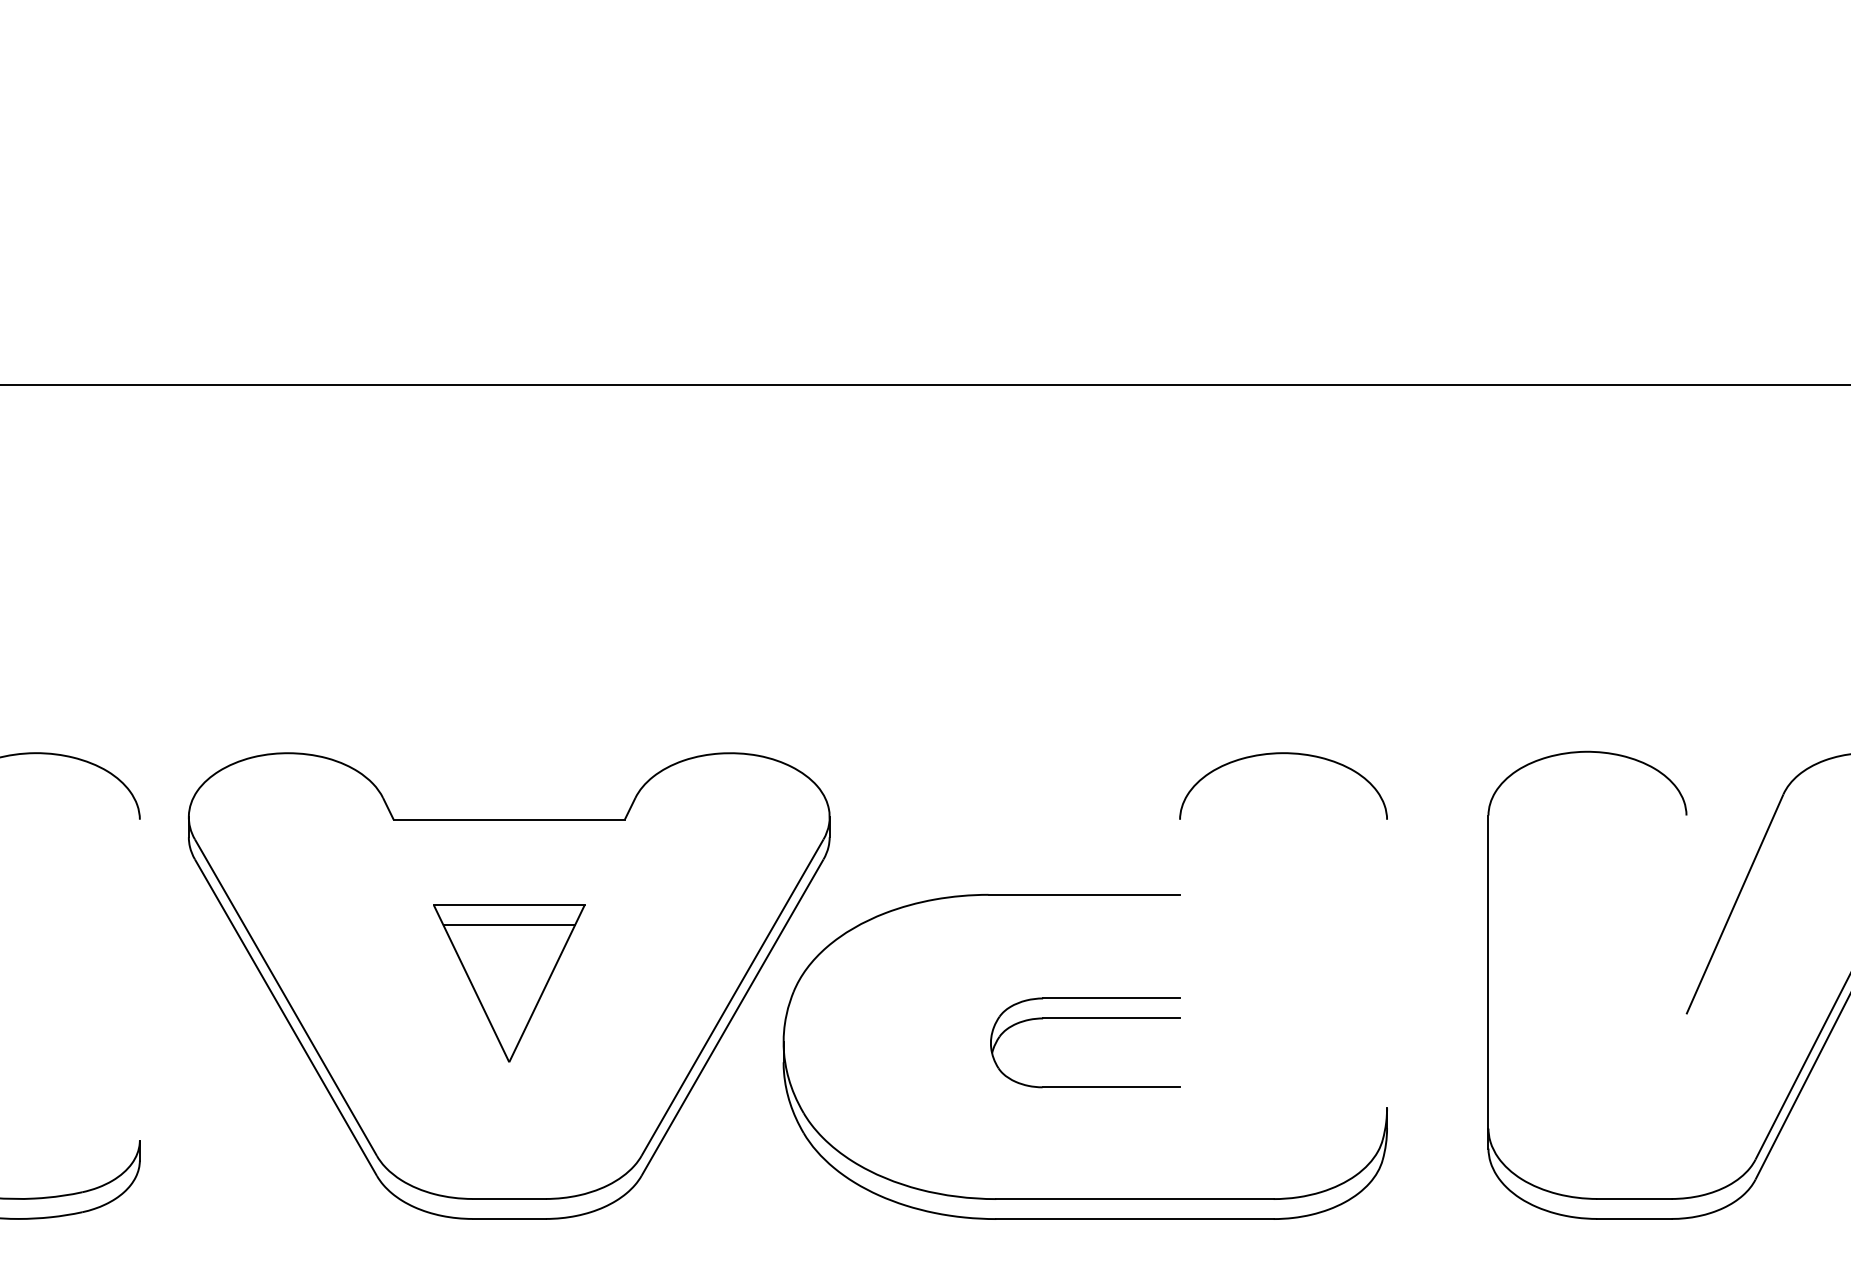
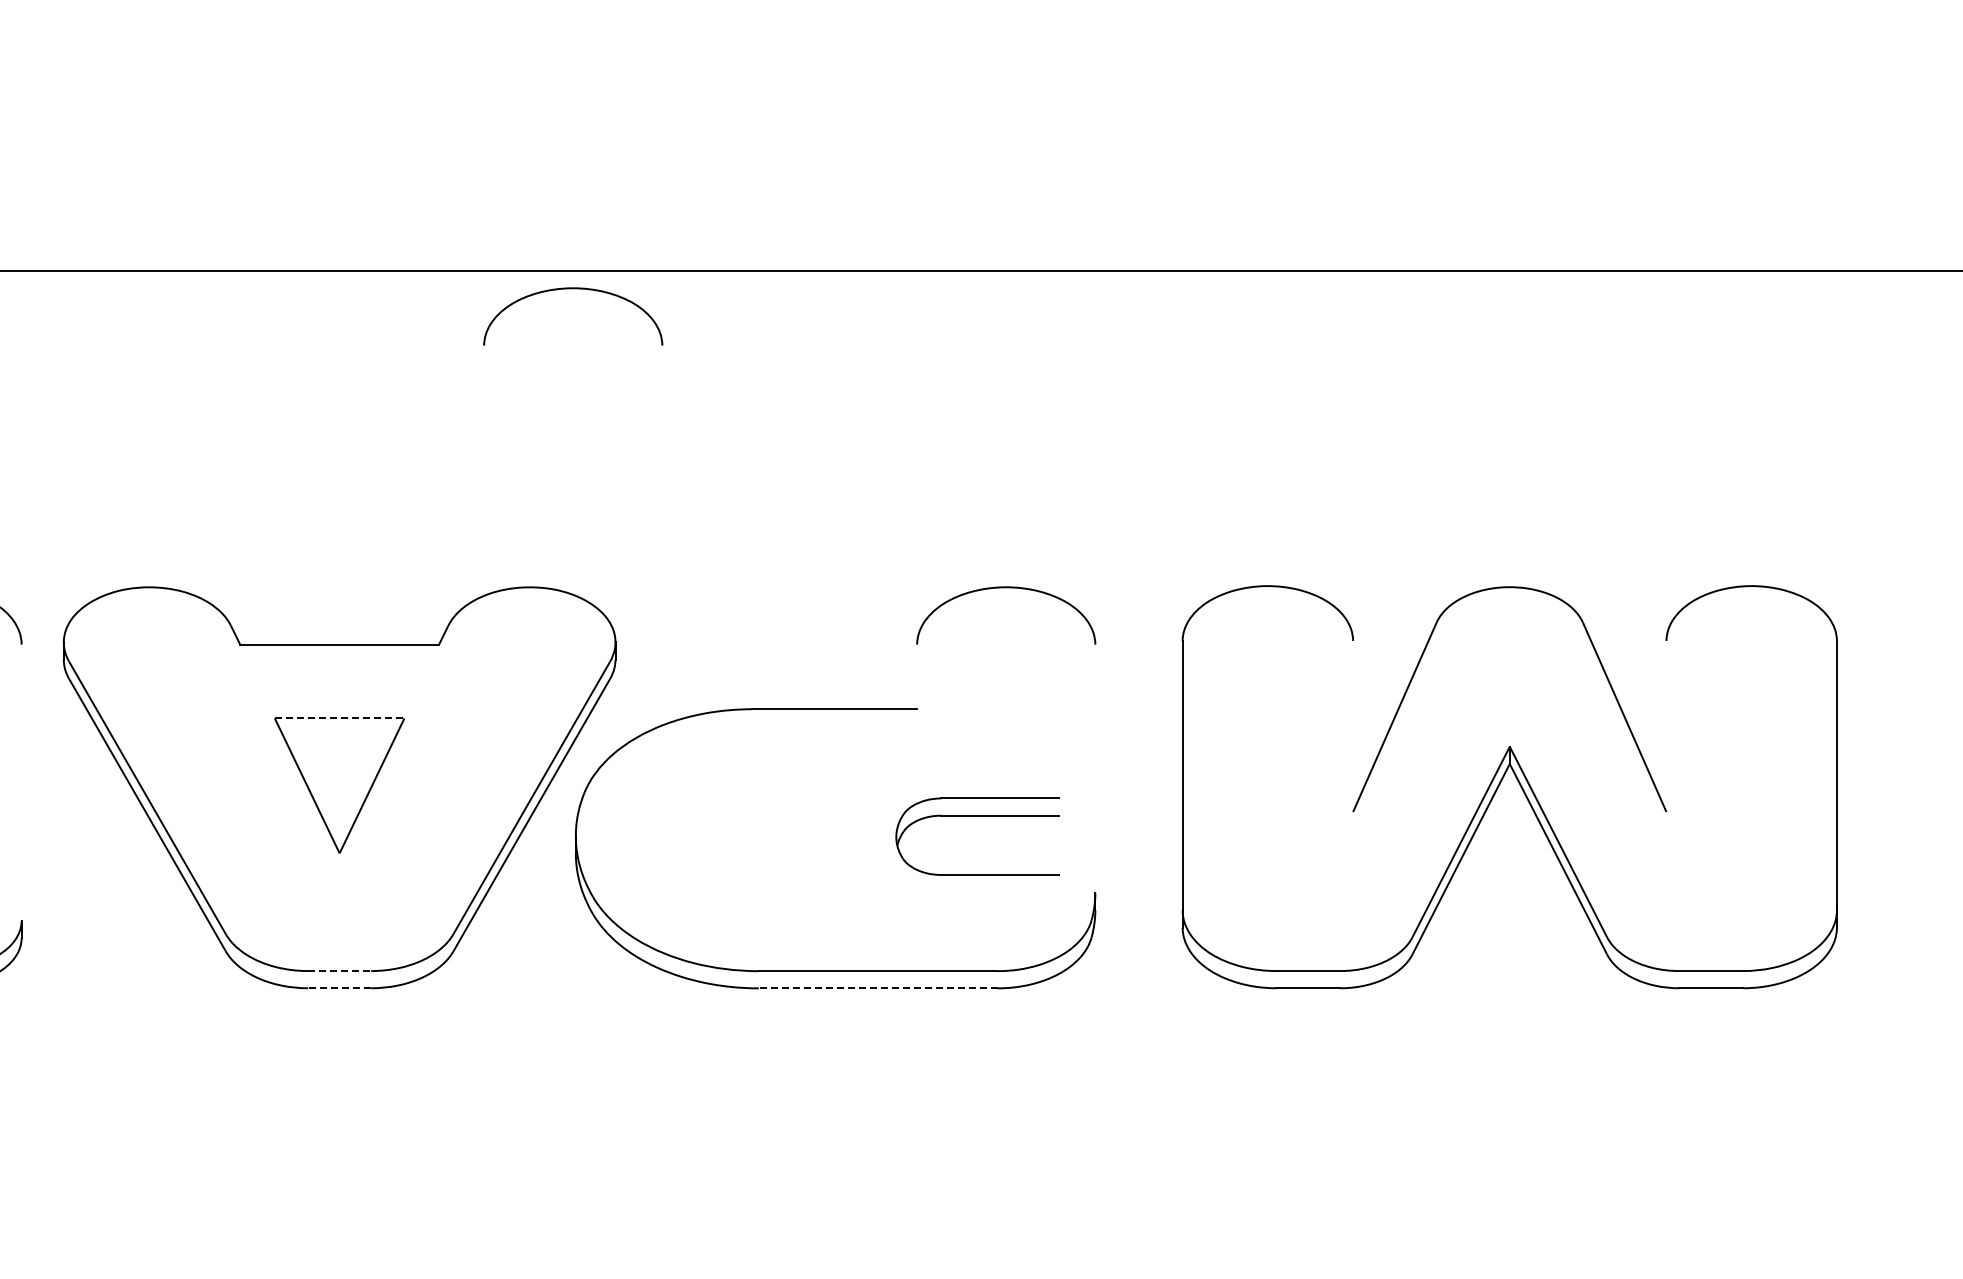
curve: (780, 407) -> (573, 289), added
line: (509, 905) -> (339, 718), solid -> dashed
line: (509, 925) -> (339, 735), removed
part: (1085, 1019) -> (977, 816), moved
line: (509, 1199) -> (339, 971), solid -> dashed
line: (509, 1219) -> (339, 988), solid -> dashed
line: (1134, 1219) -> (877, 988), solid -> dashed

